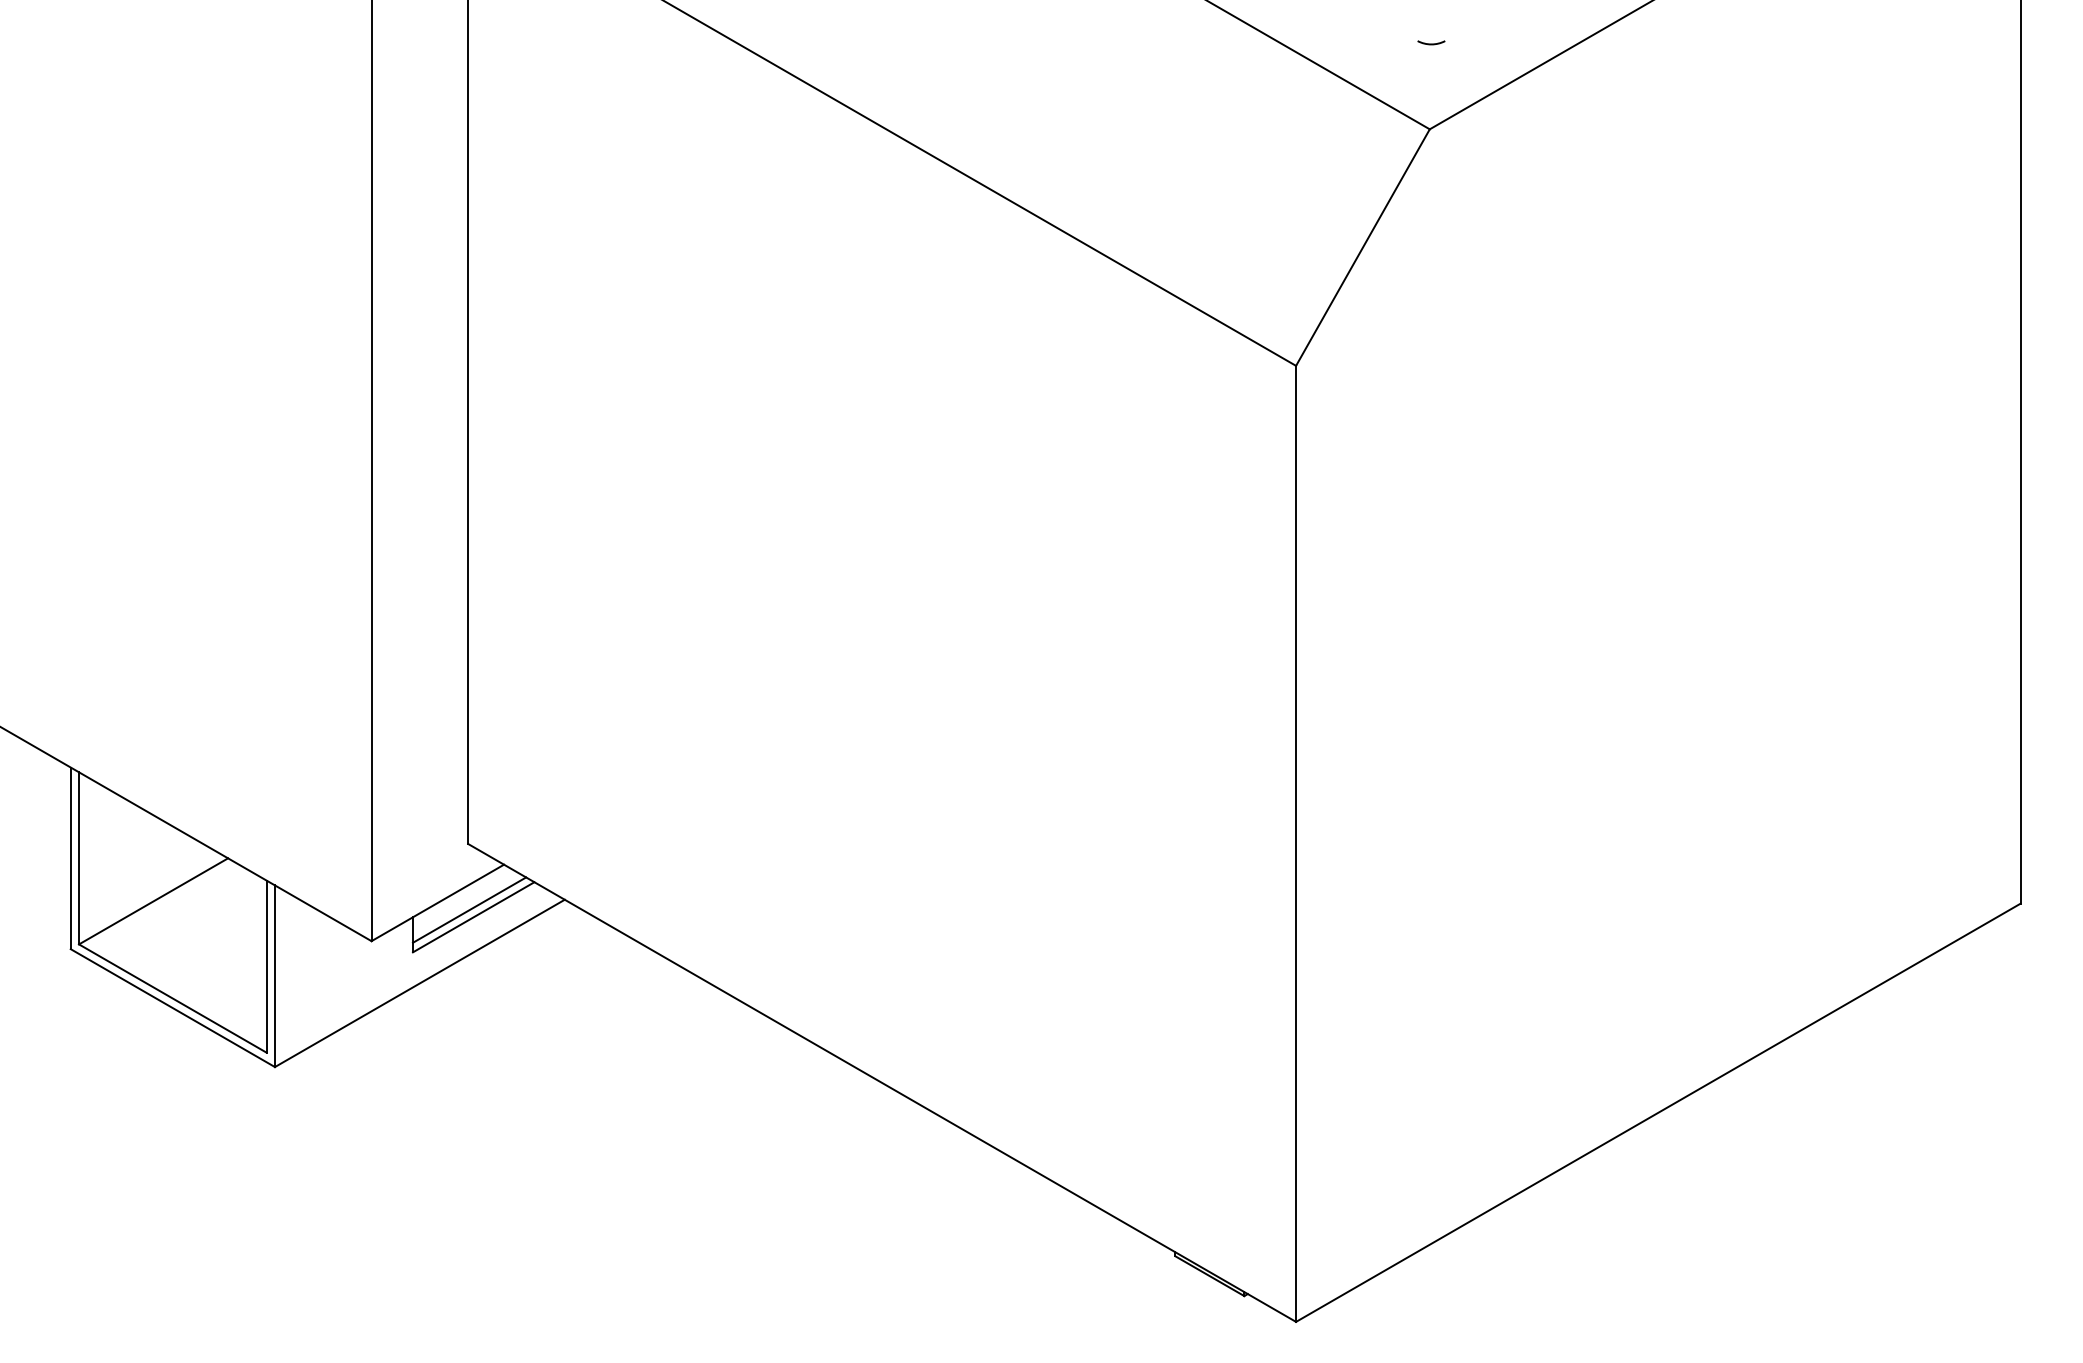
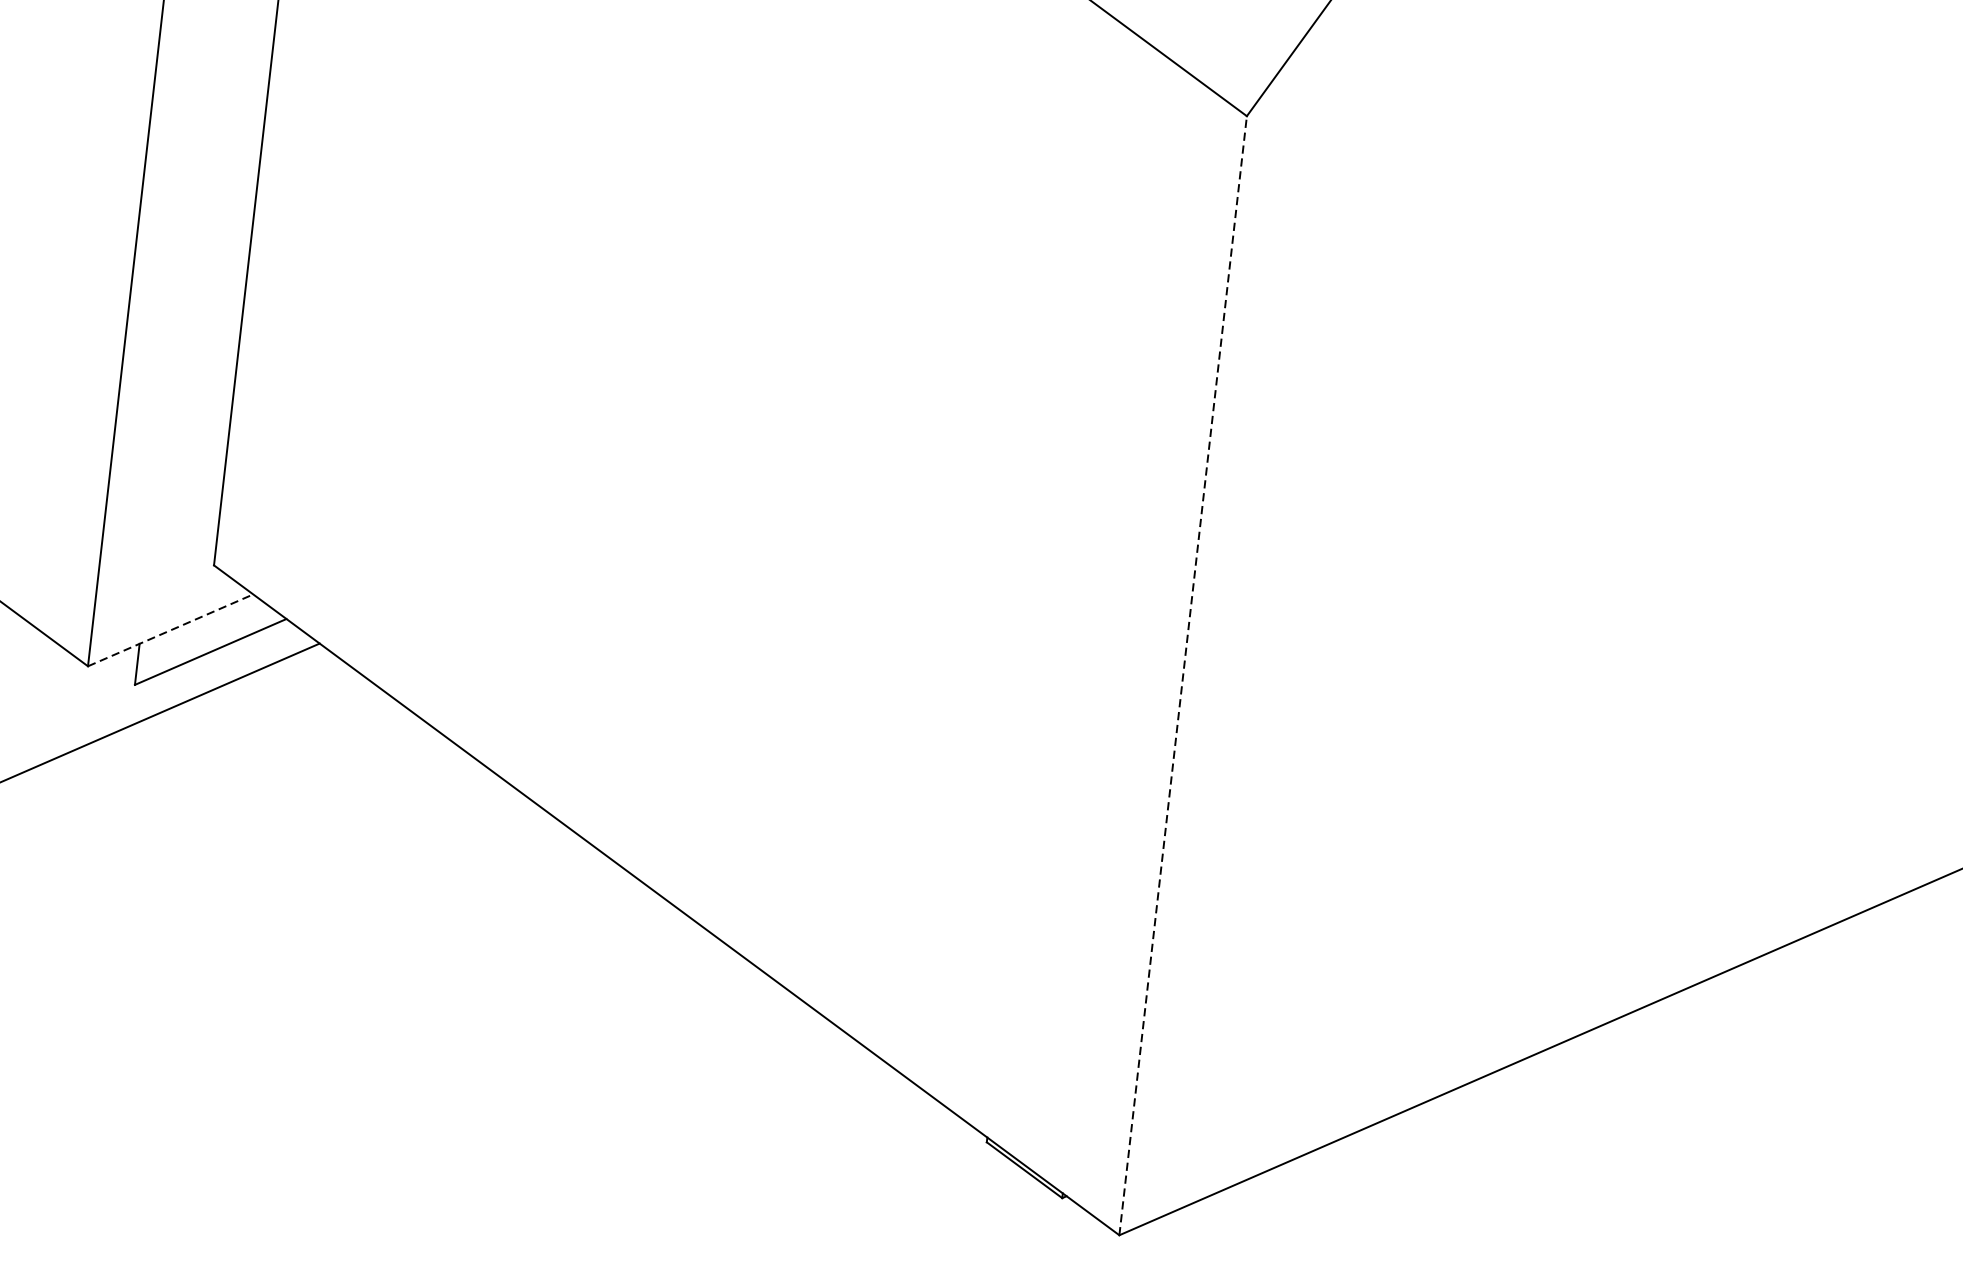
line: (1296, 843) -> (1183, 675), solid -> dashed
line: (438, 902) -> (171, 629), solid -> dashed
line: (469, 909) -> (206, 642), removed

